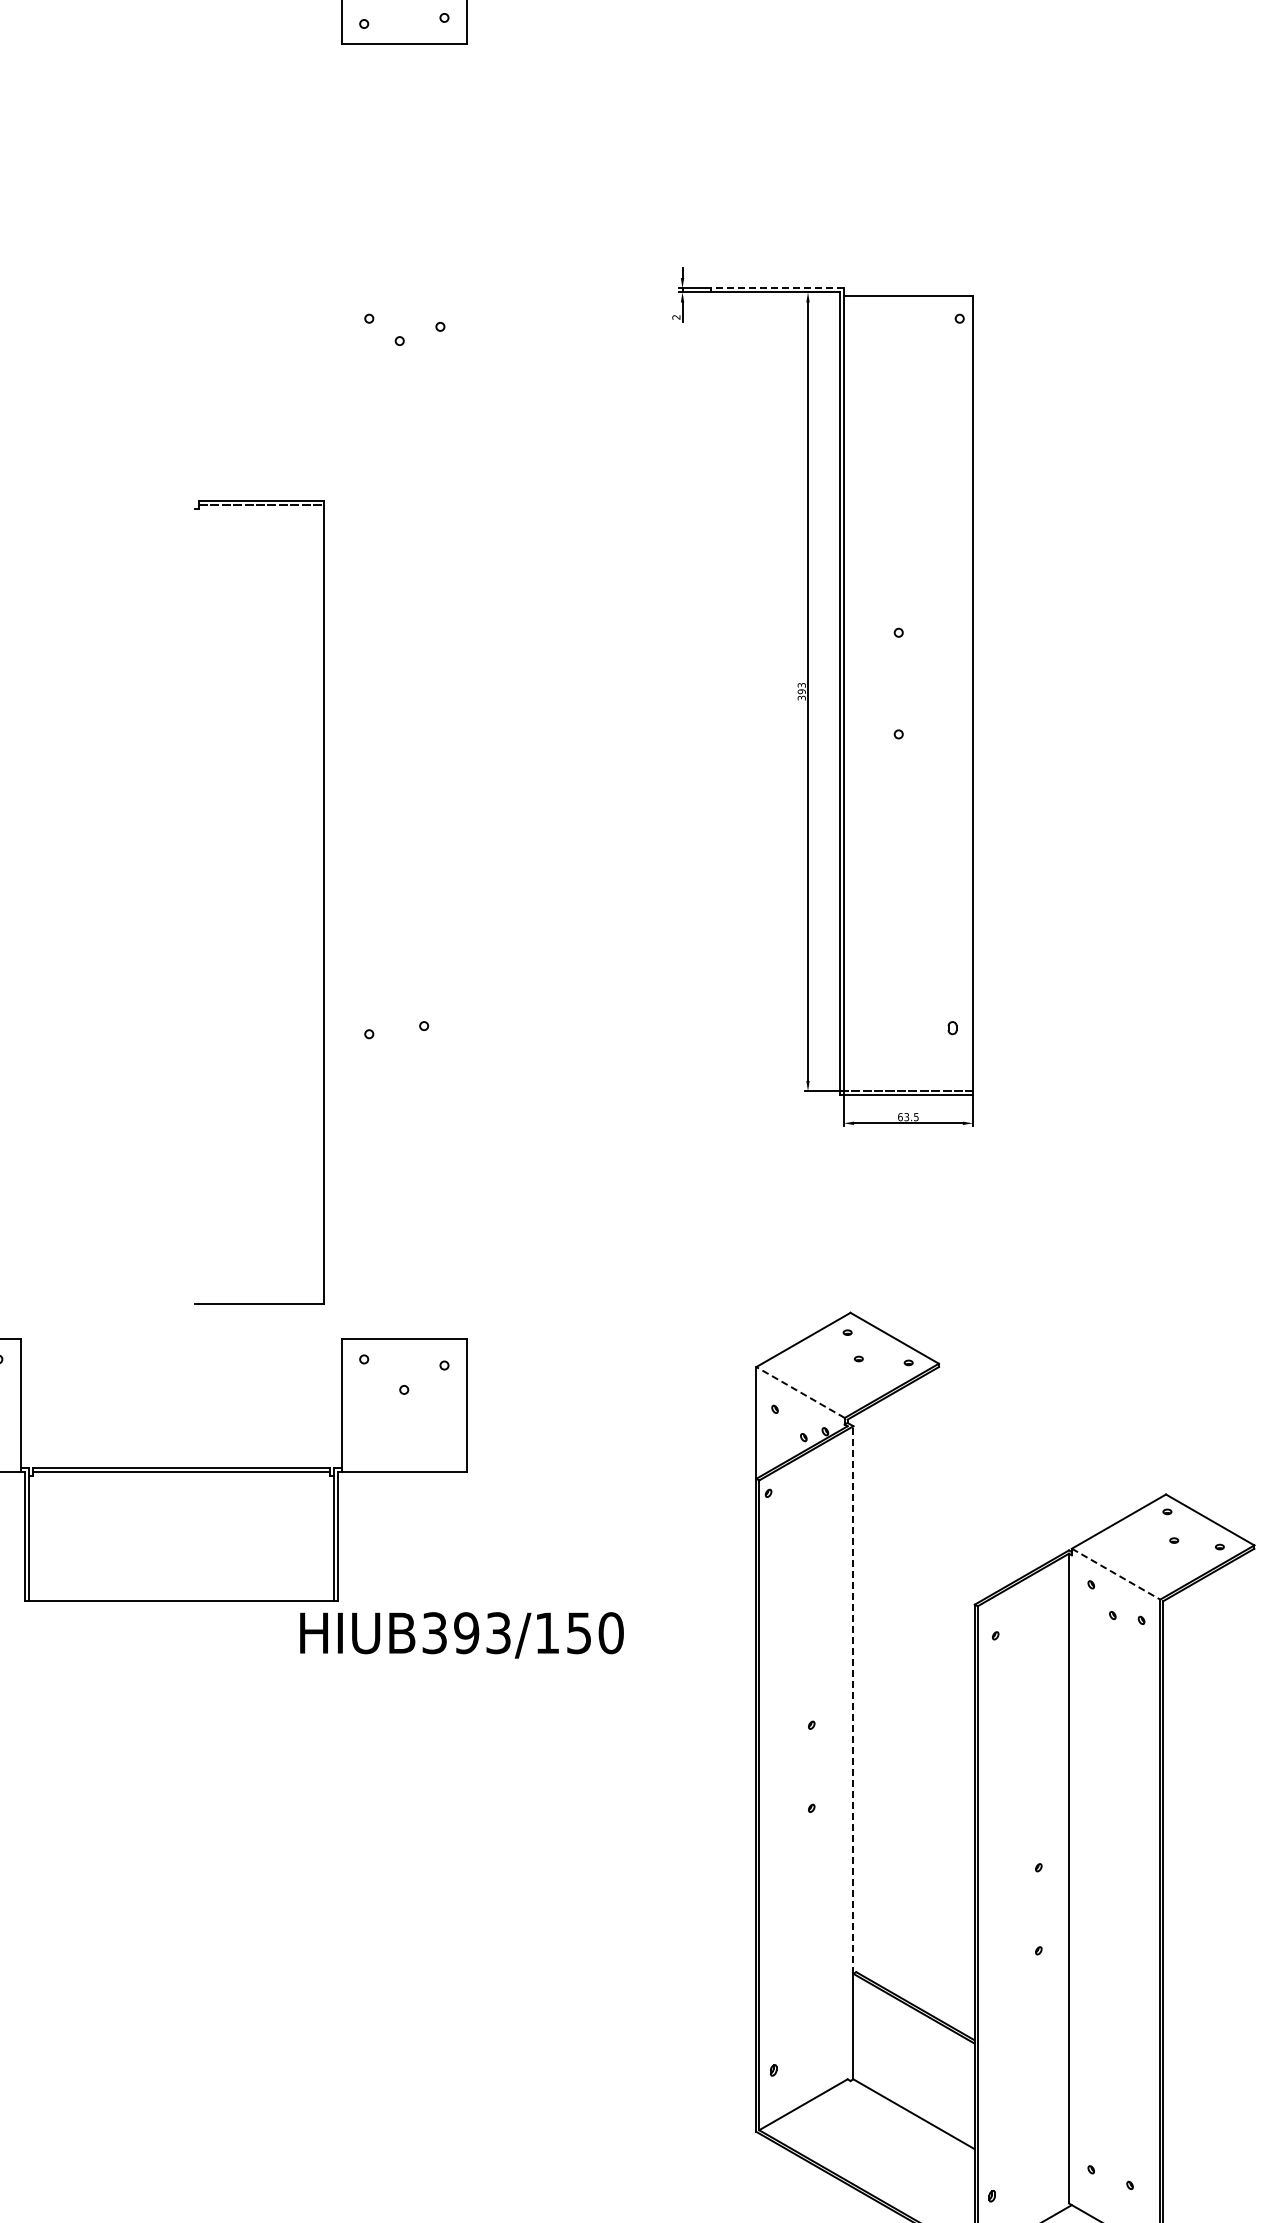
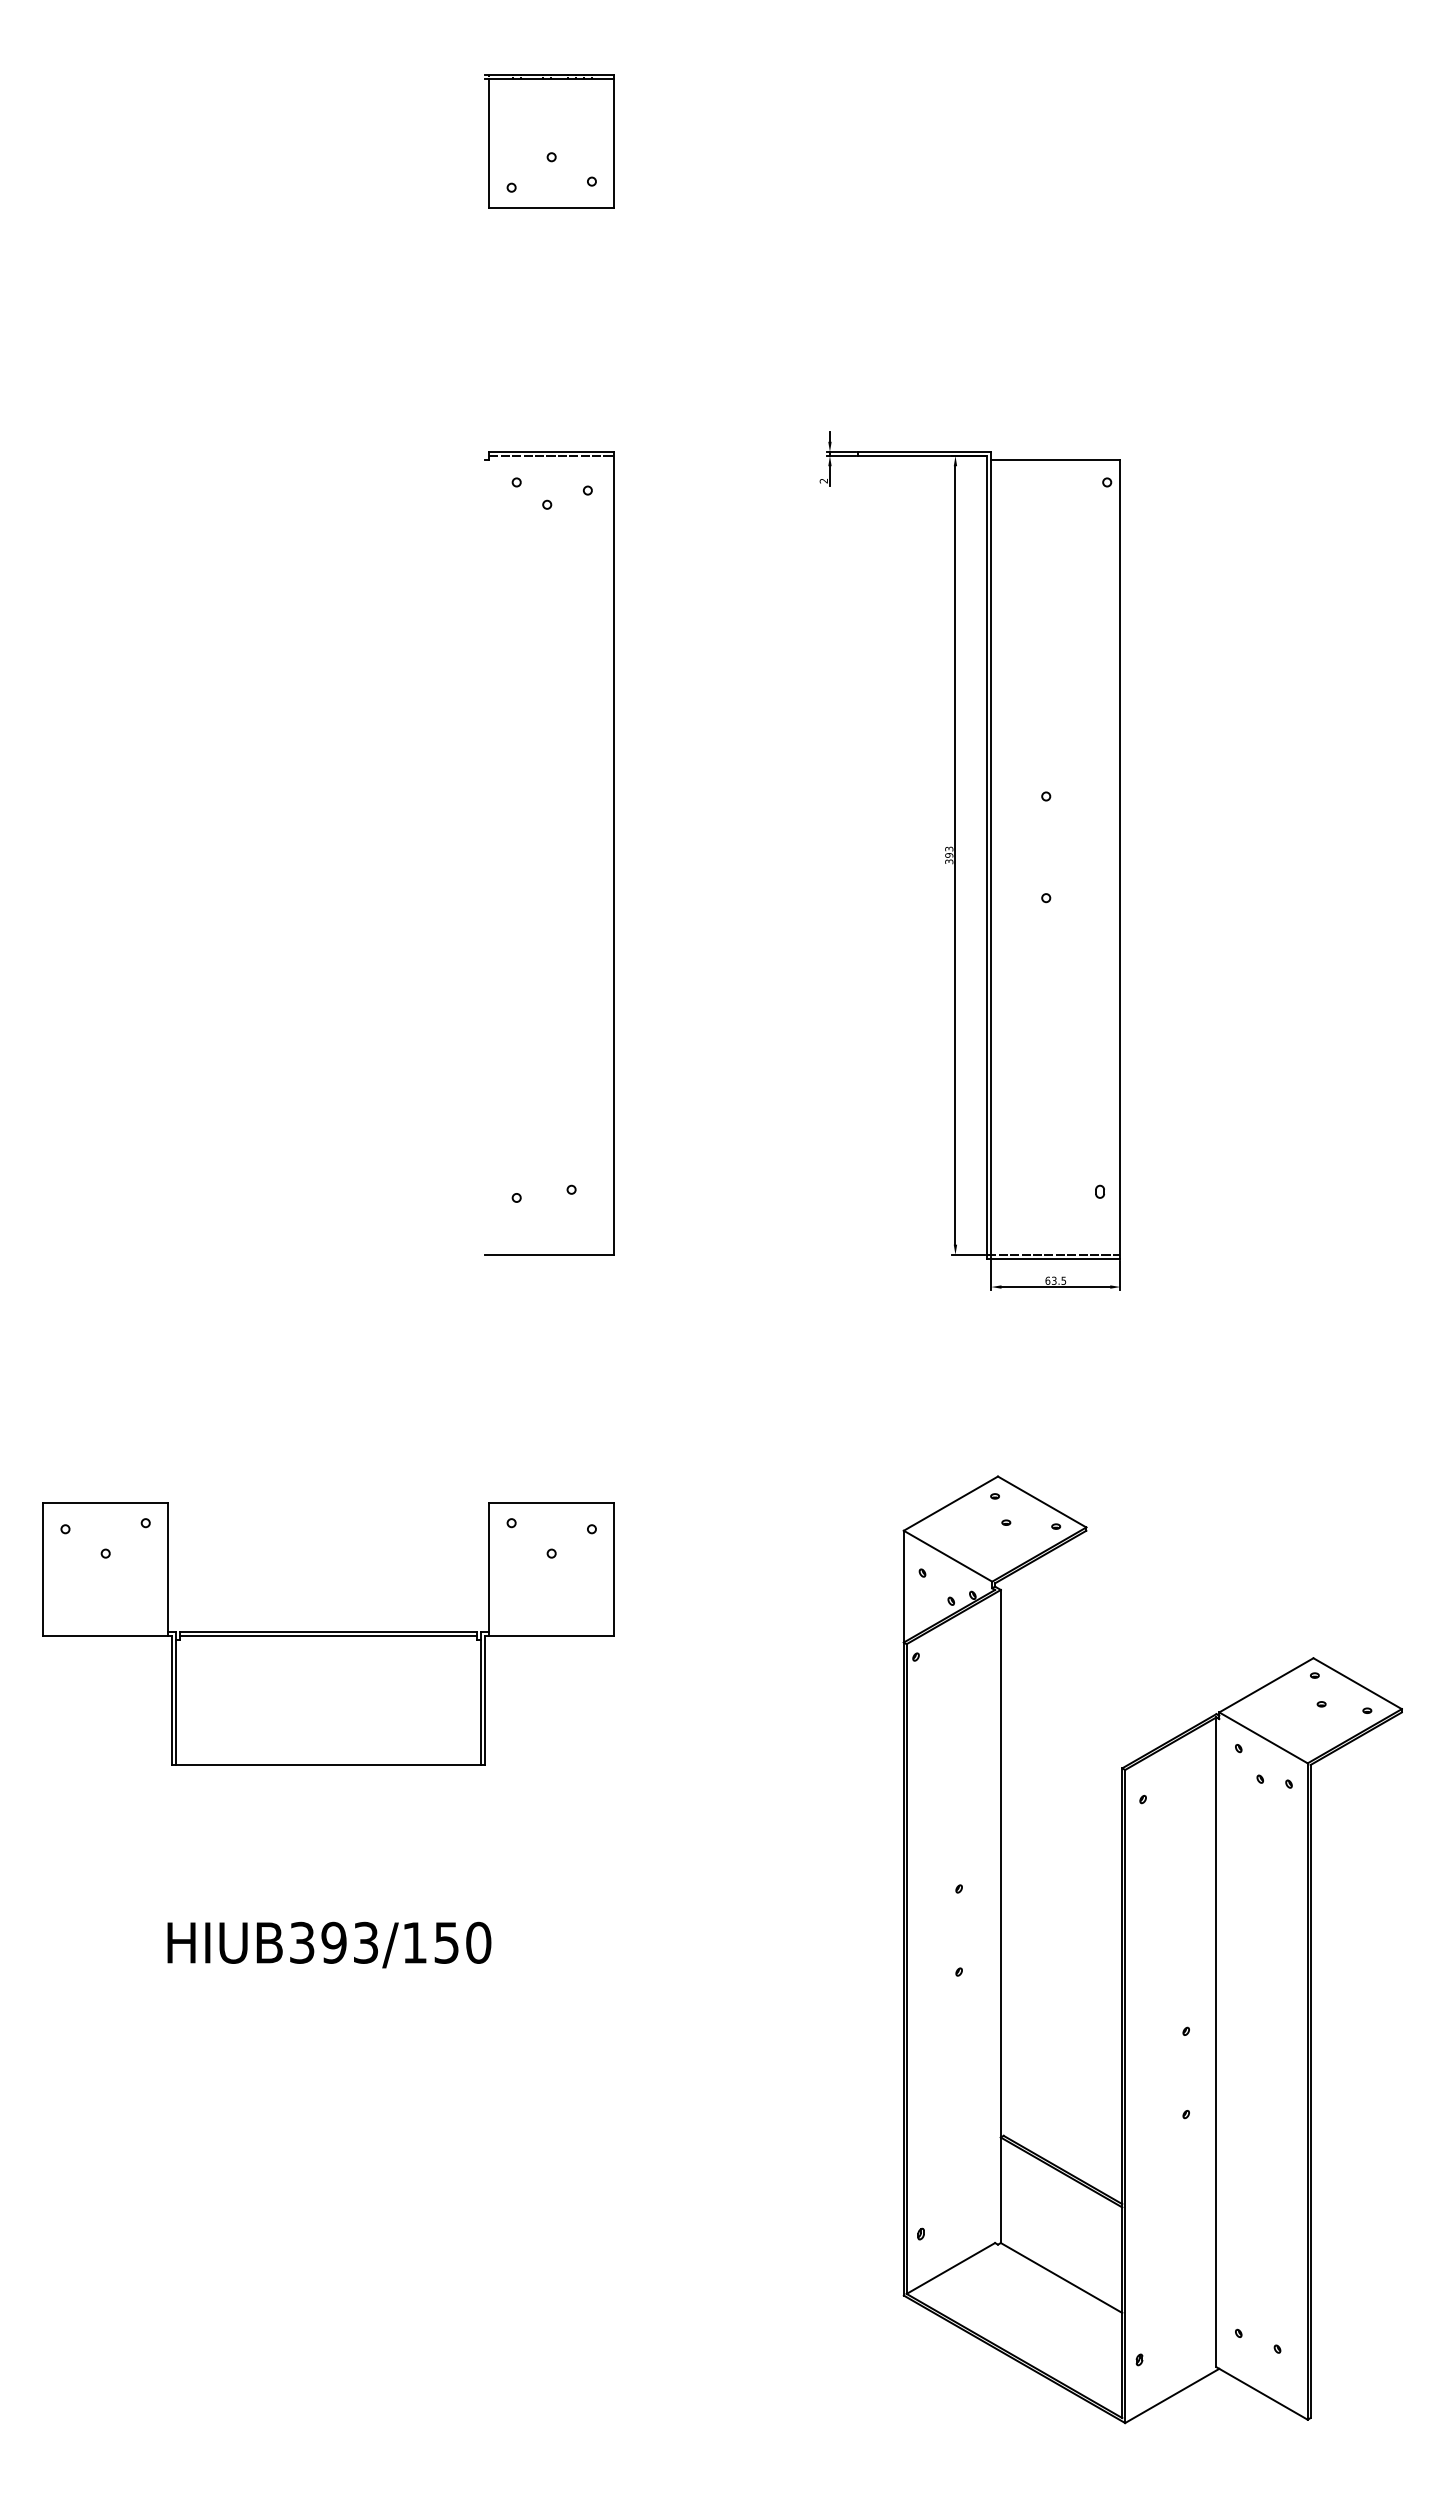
line: (777, 287) -> (924, 451), dashed -> solid
part: (323, 902) -> (613, 853), moved
line: (800, 1391) -> (947, 1555), dashed -> solid
line: (1116, 1574) -> (1263, 1738), dashed -> solid
text: (462, 1634) -> (329, 1944), moved
line: (853, 1699) -> (1000, 1863), dashed -> solid

